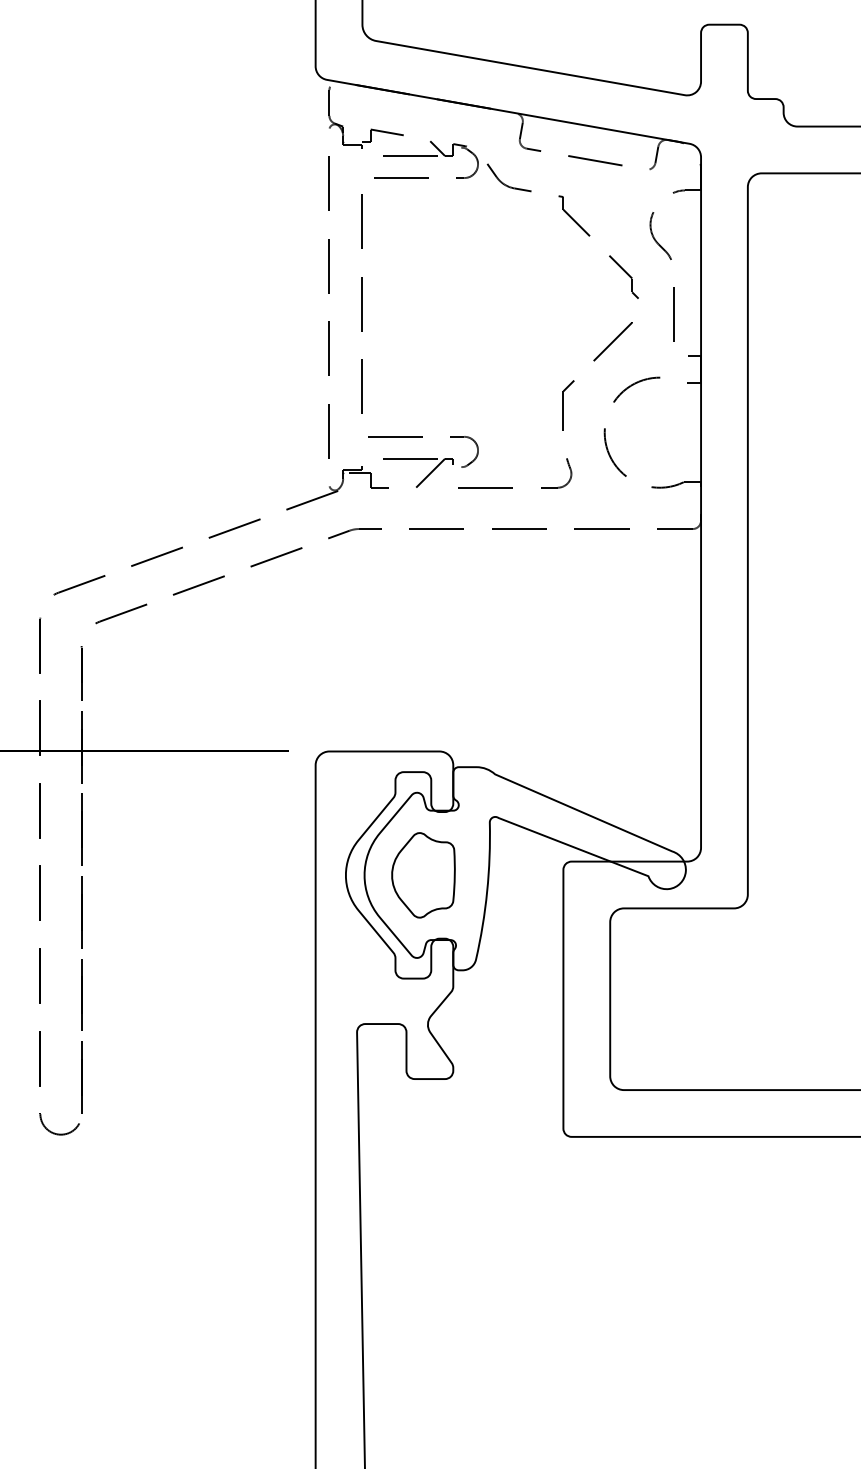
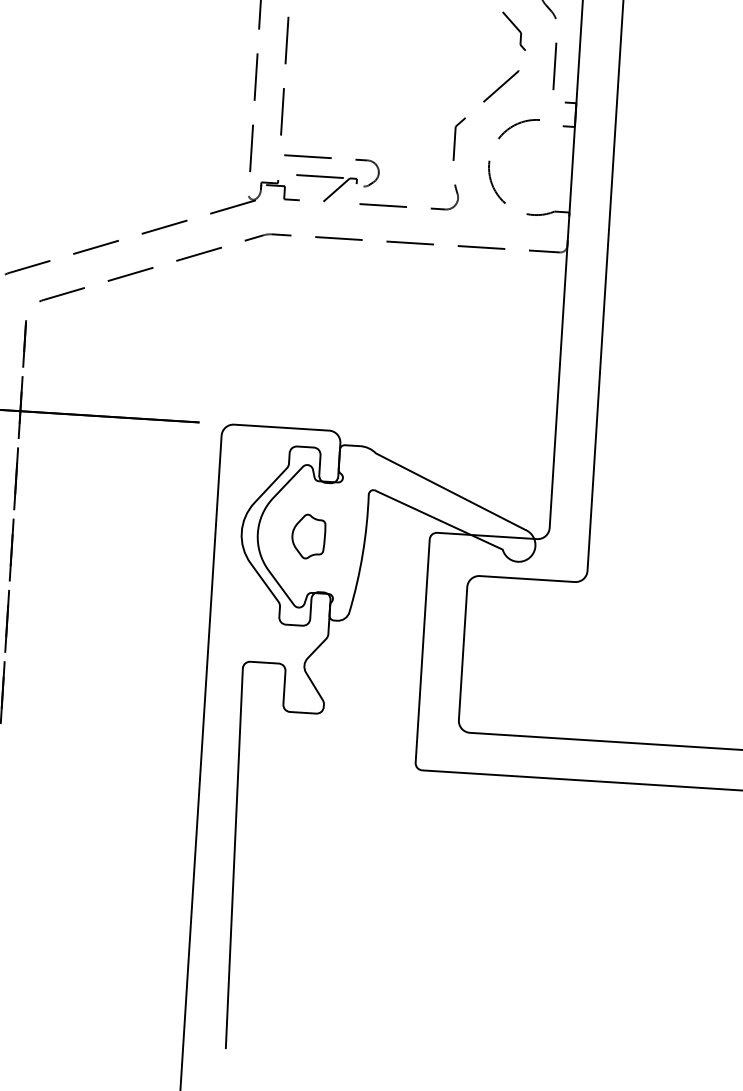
part: (423, 875) -> (308, 536), size x0.6

